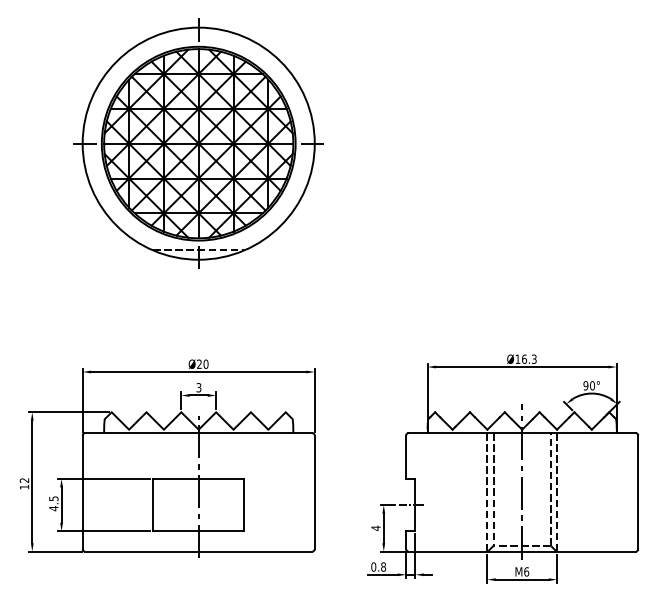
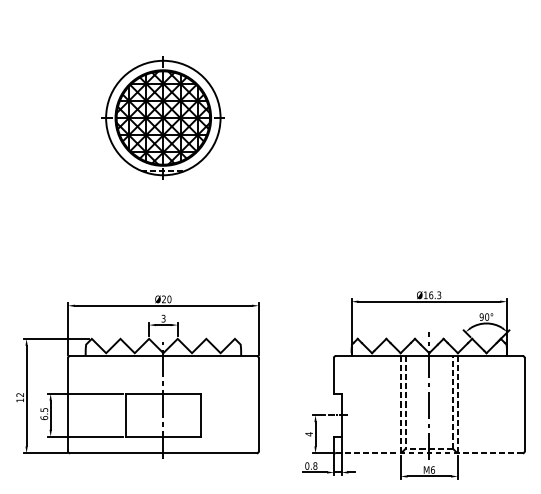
part: (198, 143) -> (163, 117), size x0.6
text: (53, 508) -> (44, 417), 4.5 -> 6.5
line: (522, 551) -> (429, 453), solid -> dashed

